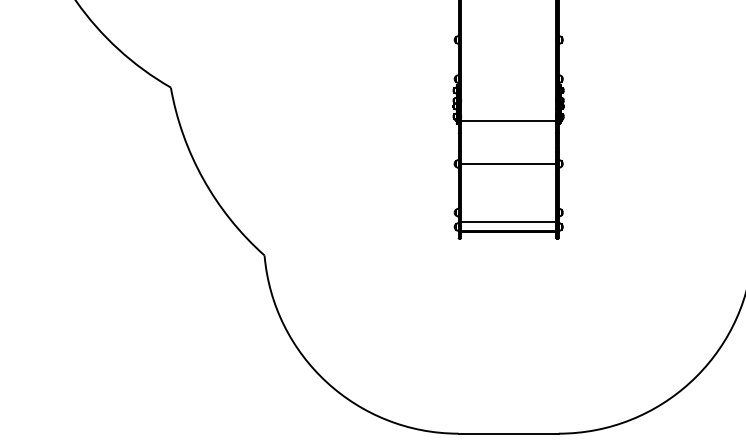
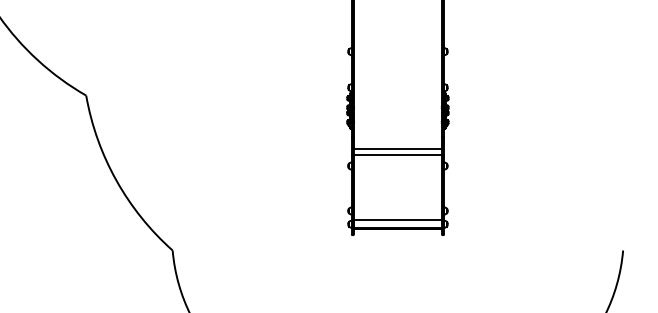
line: (508, 121) -> (397, 155), moved
line: (508, 163) -> (397, 149), moved

